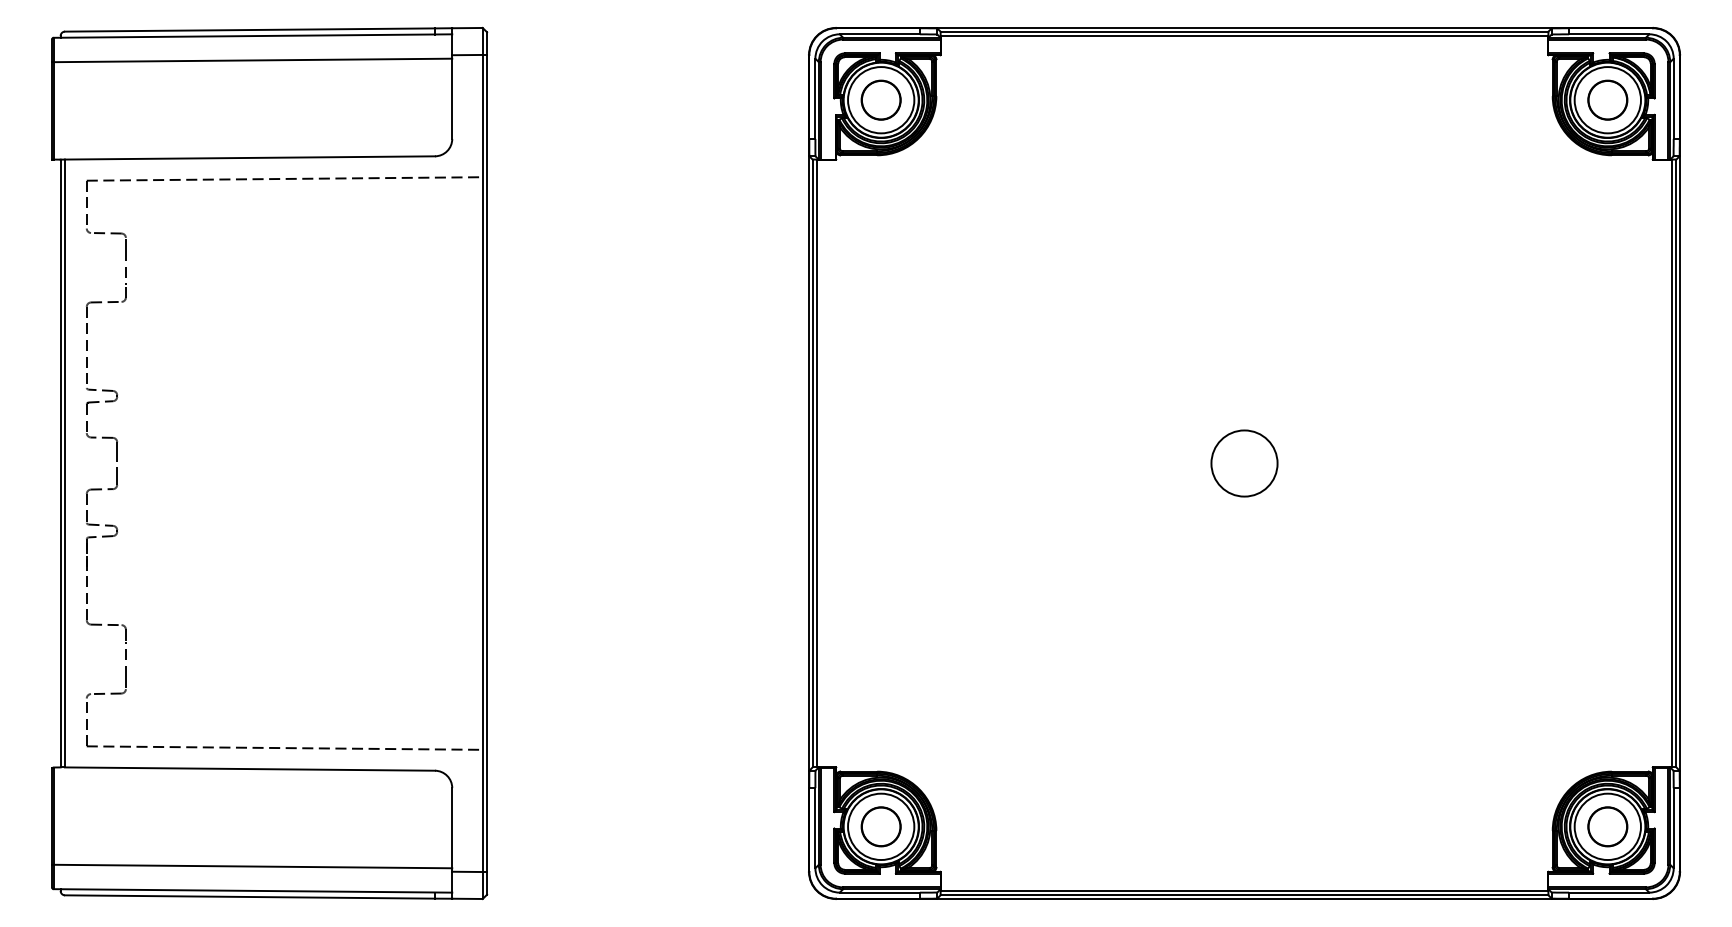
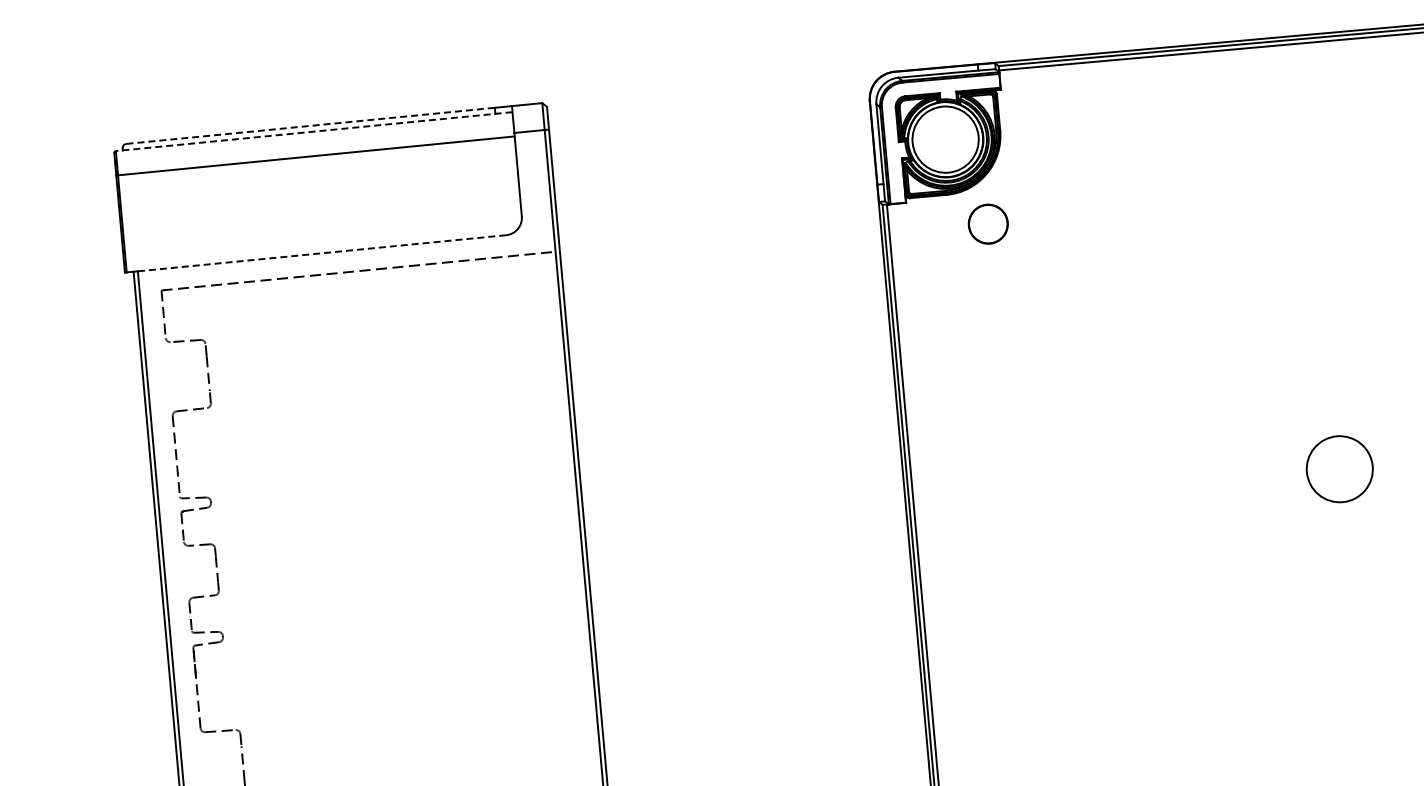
line: (250, 30) -> (311, 126), solid -> dashed
line: (252, 36) -> (313, 132), solid -> dashed
circle: (880, 99) -> (987, 223), moved
line: (249, 157) -> (321, 252), solid -> dashed

